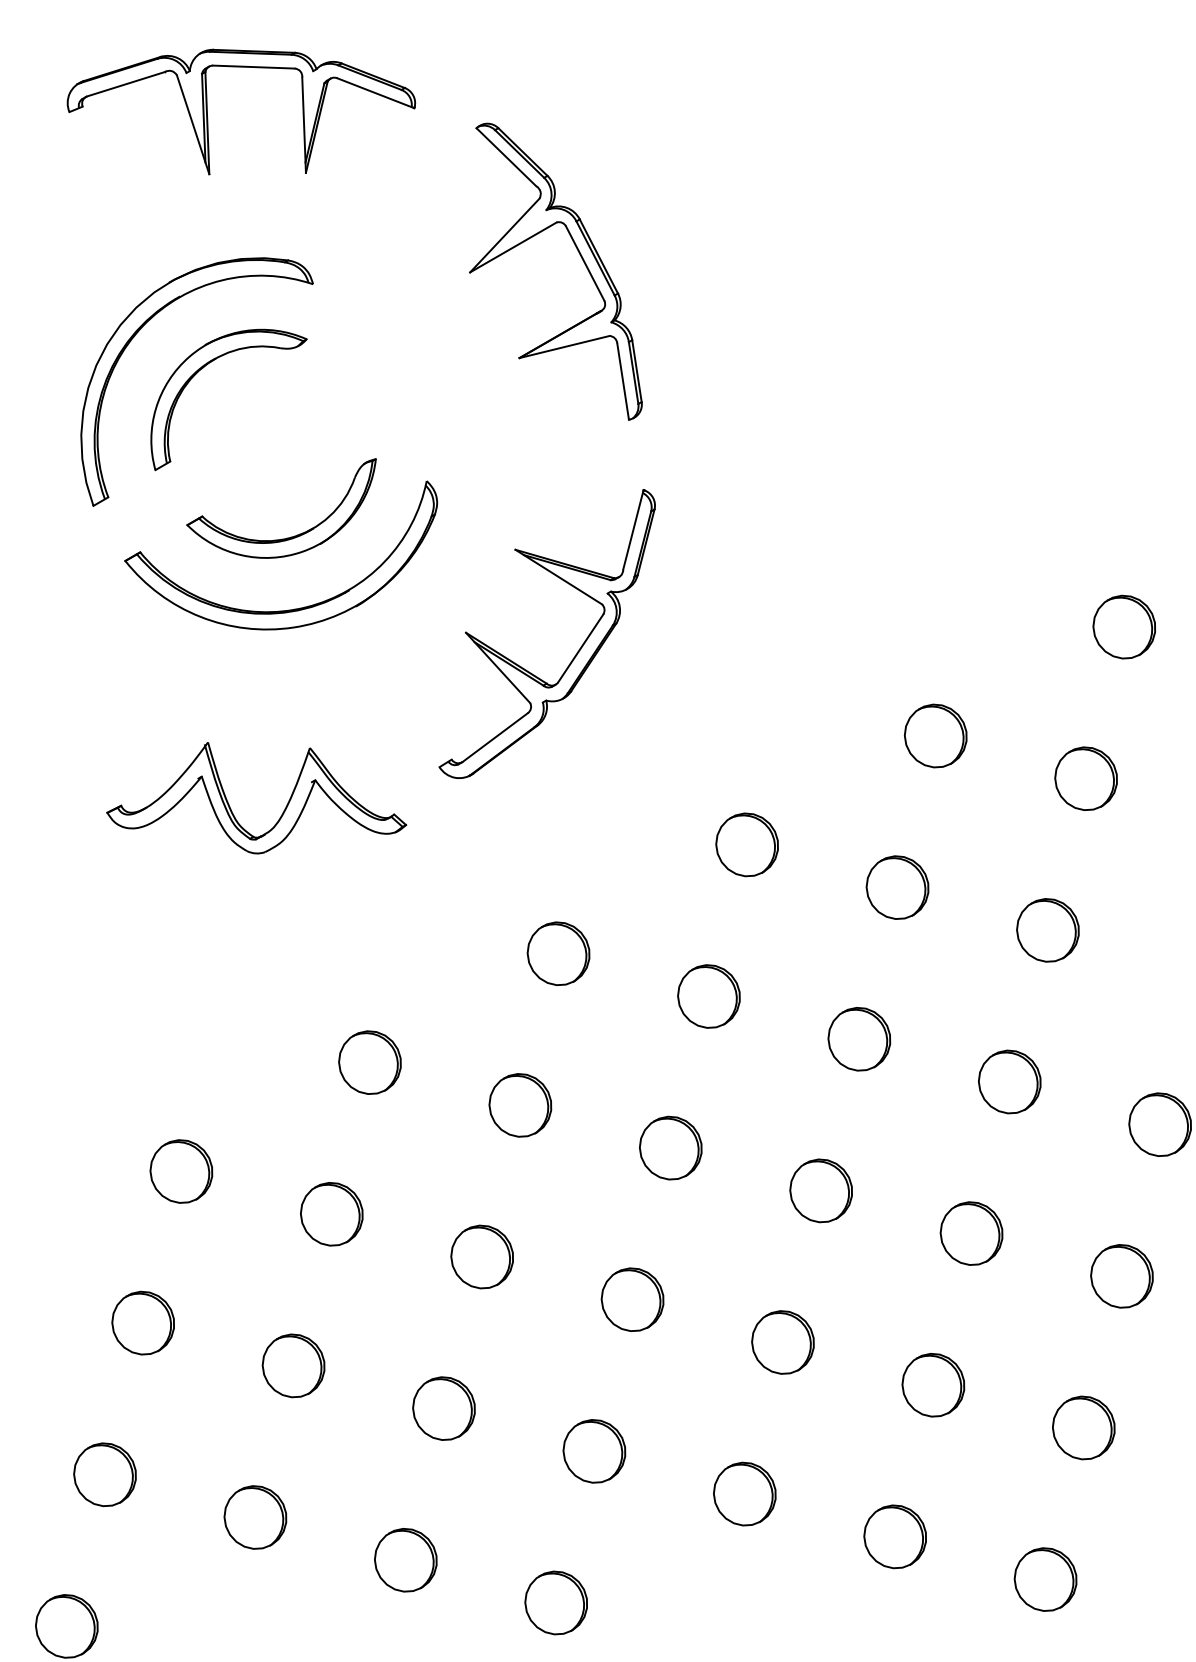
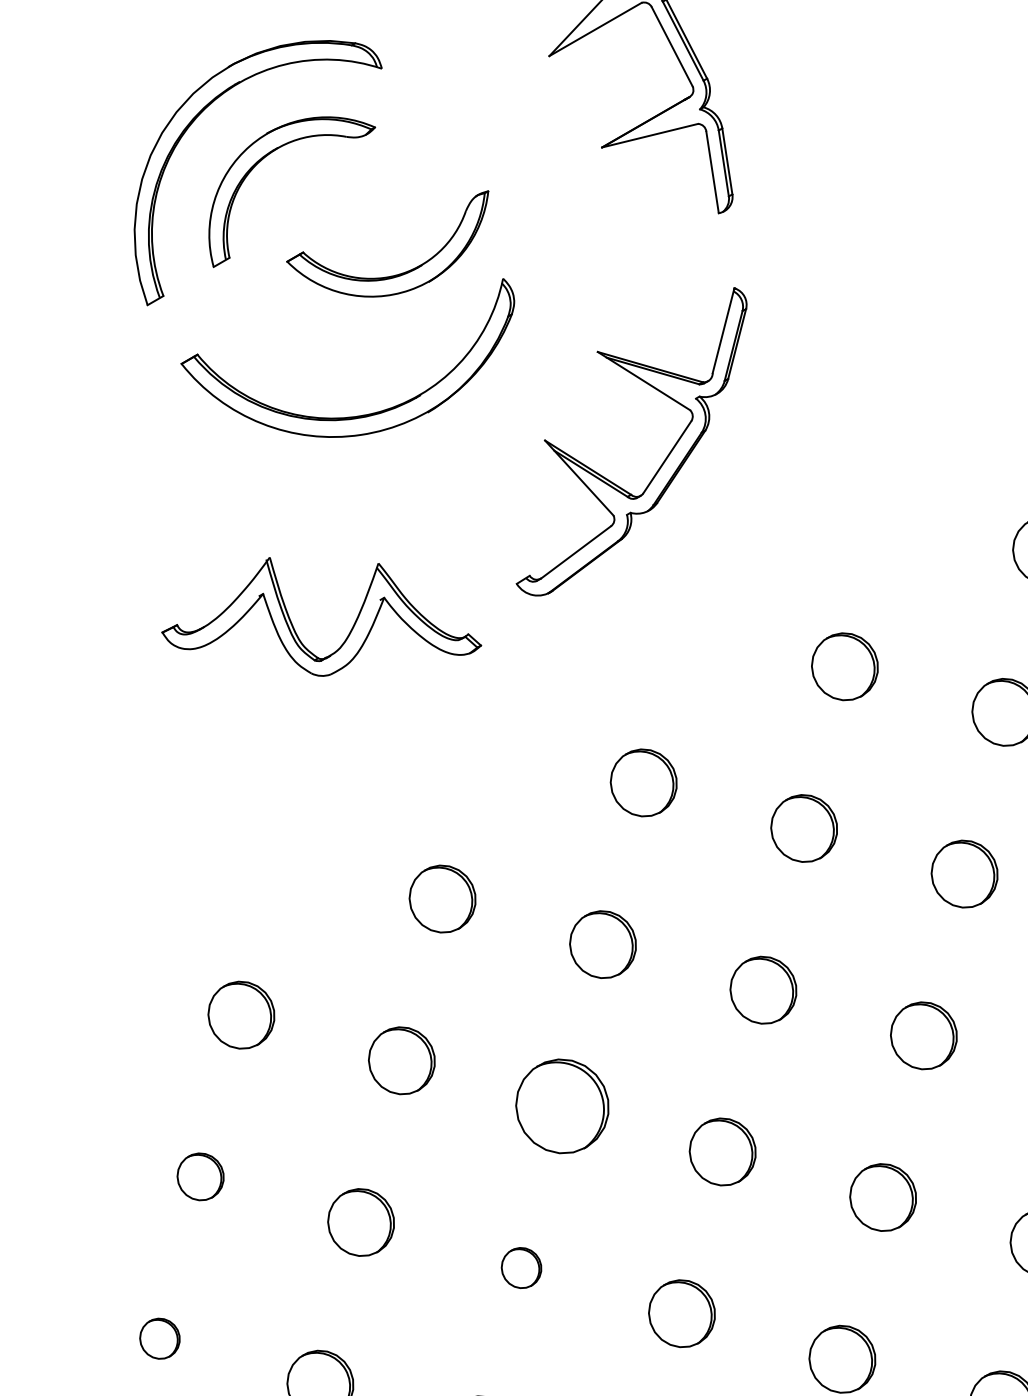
part: (287, 537) -> (394, 274), moved
part: (481, 1256) -> (561, 1105), size x1.4
part: (142, 1322) -> (199, 1176), size x0.7
part: (443, 1408) -> (520, 1267), size x0.6
part: (104, 1474) -> (159, 1338), size x0.6

